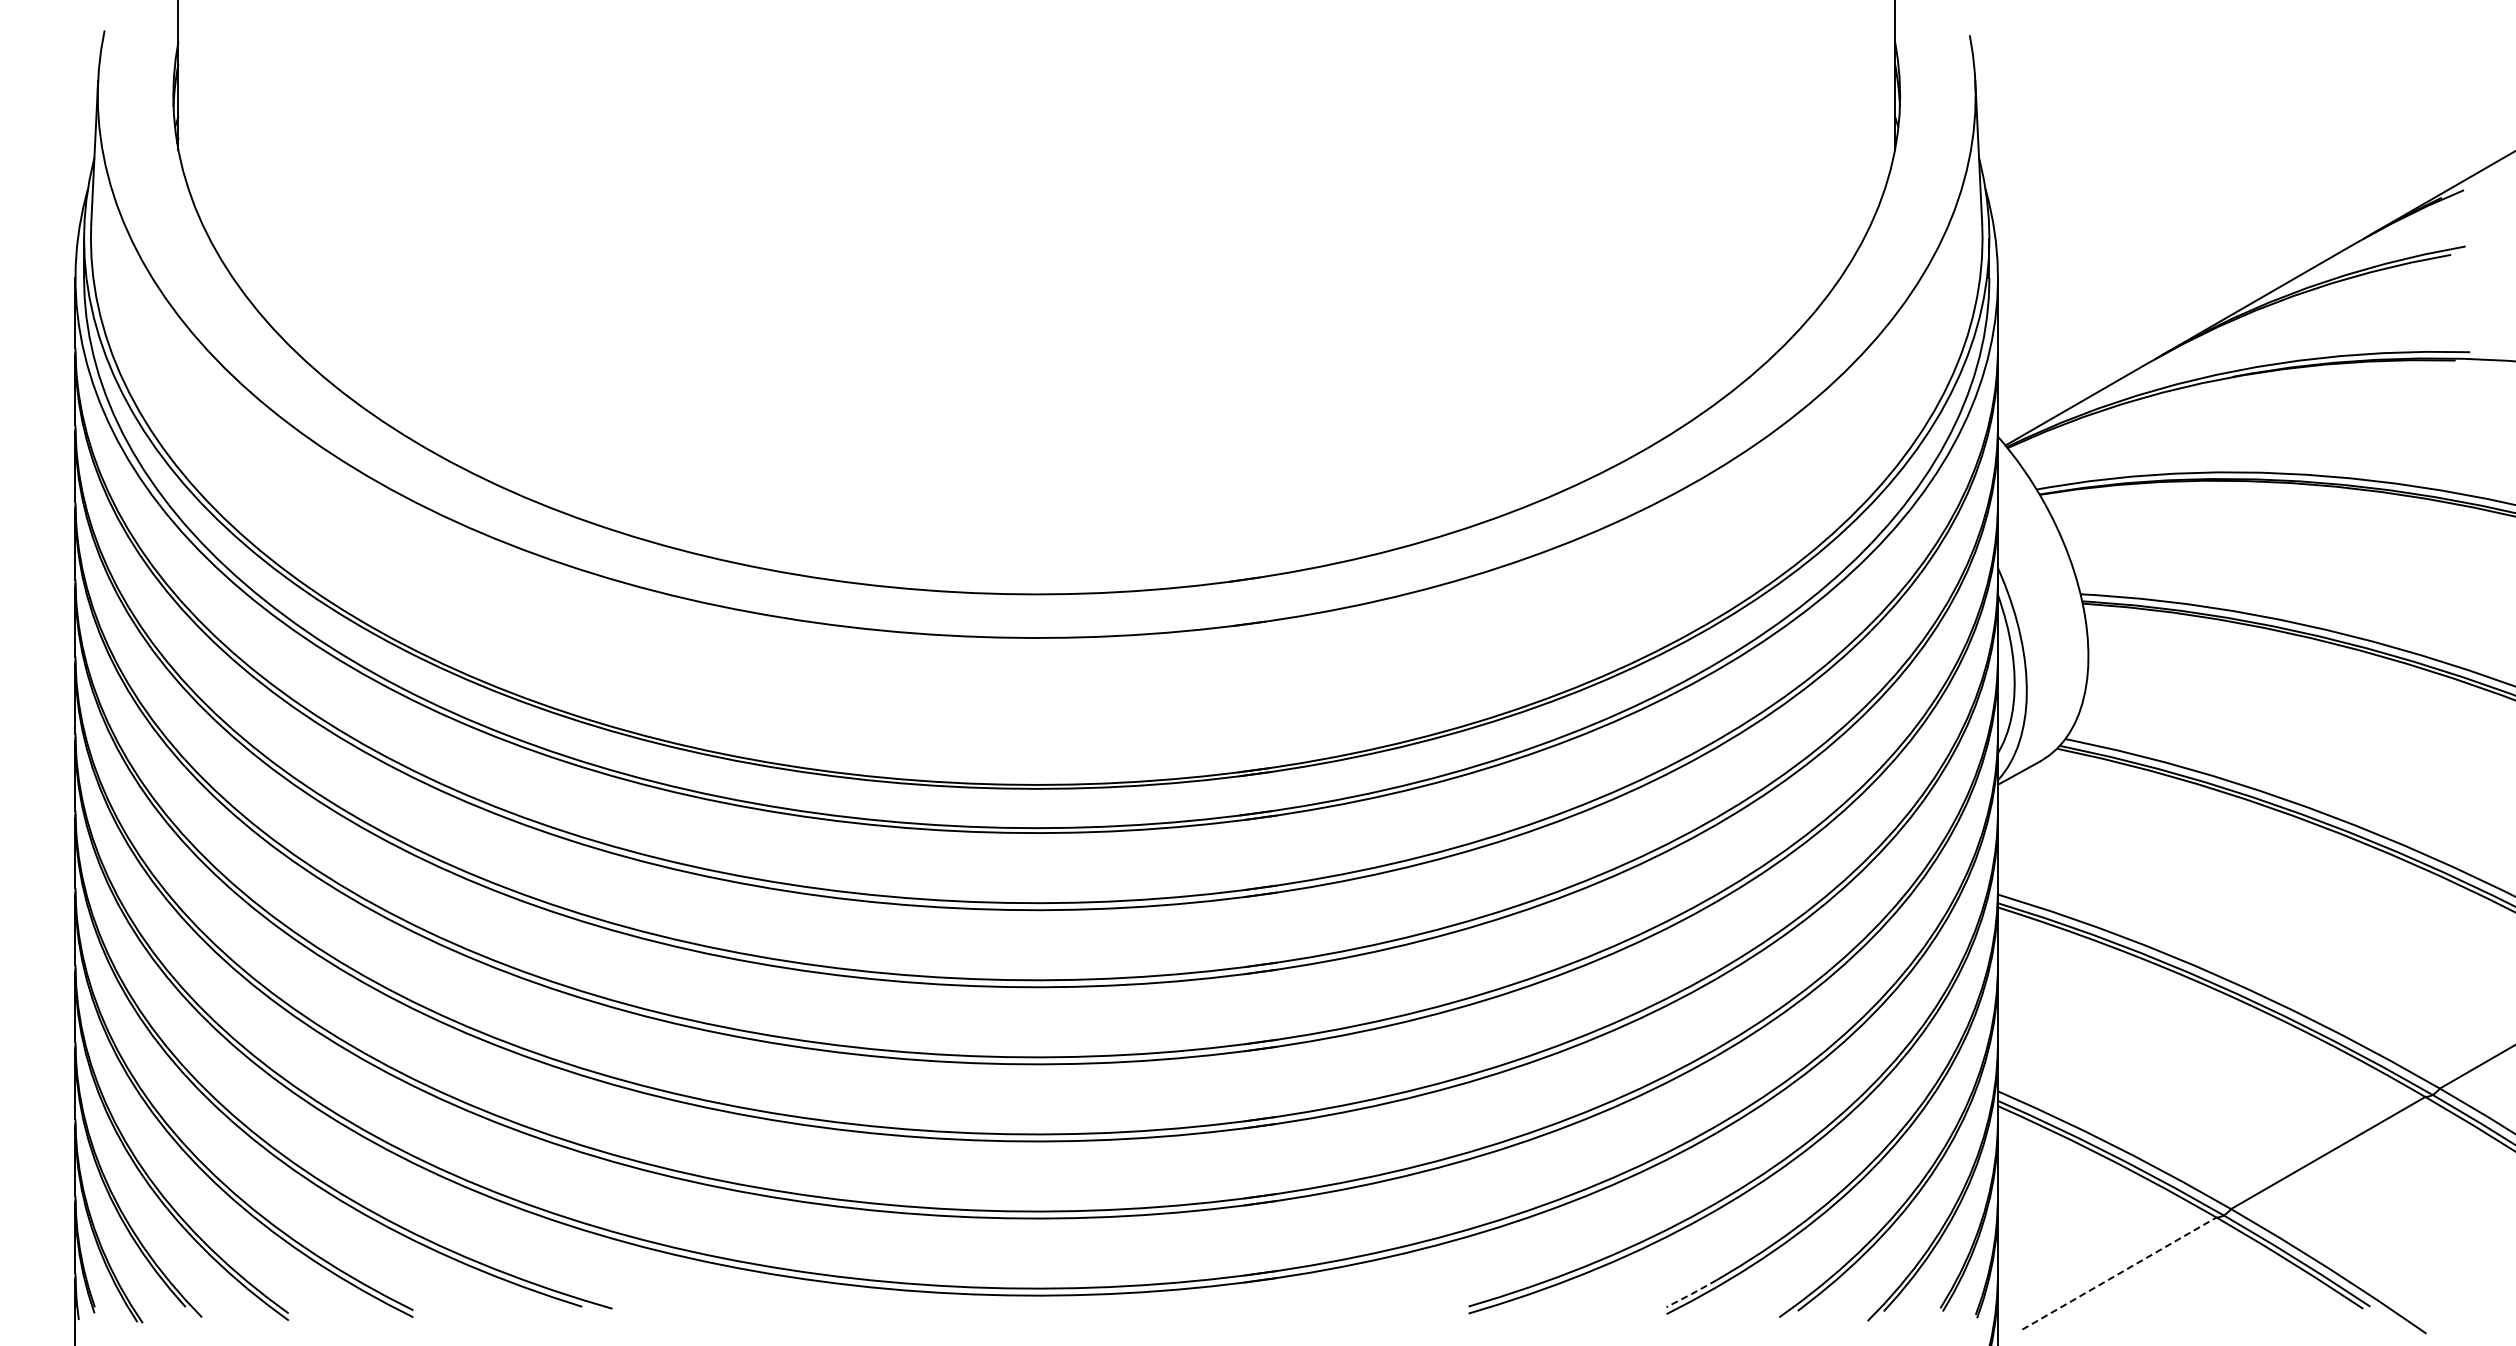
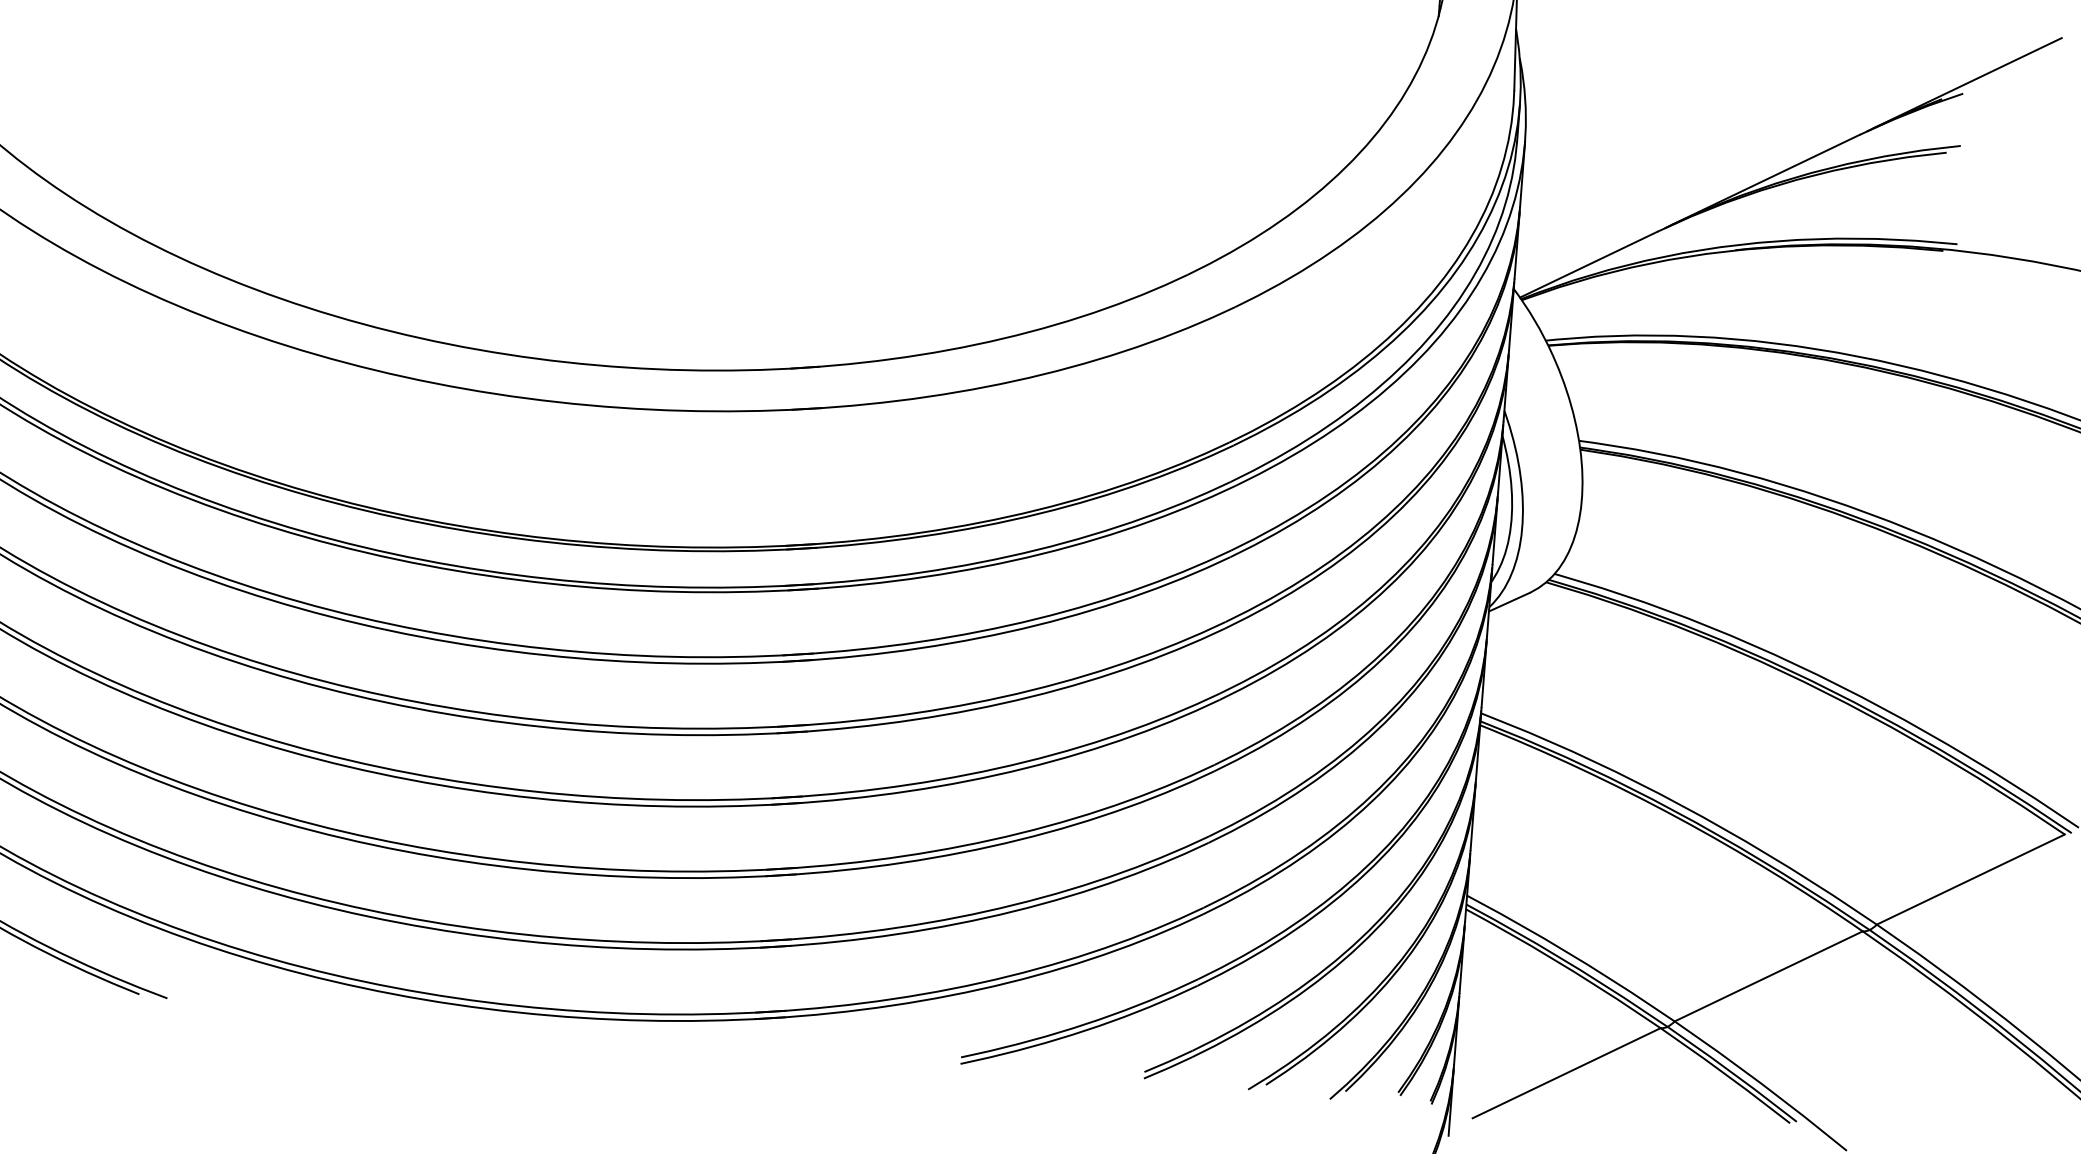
line: (2119, 1273) -> (1566, 1073), dashed -> solid
line: (1691, 1293) -> (1168, 1061), dashed -> solid

